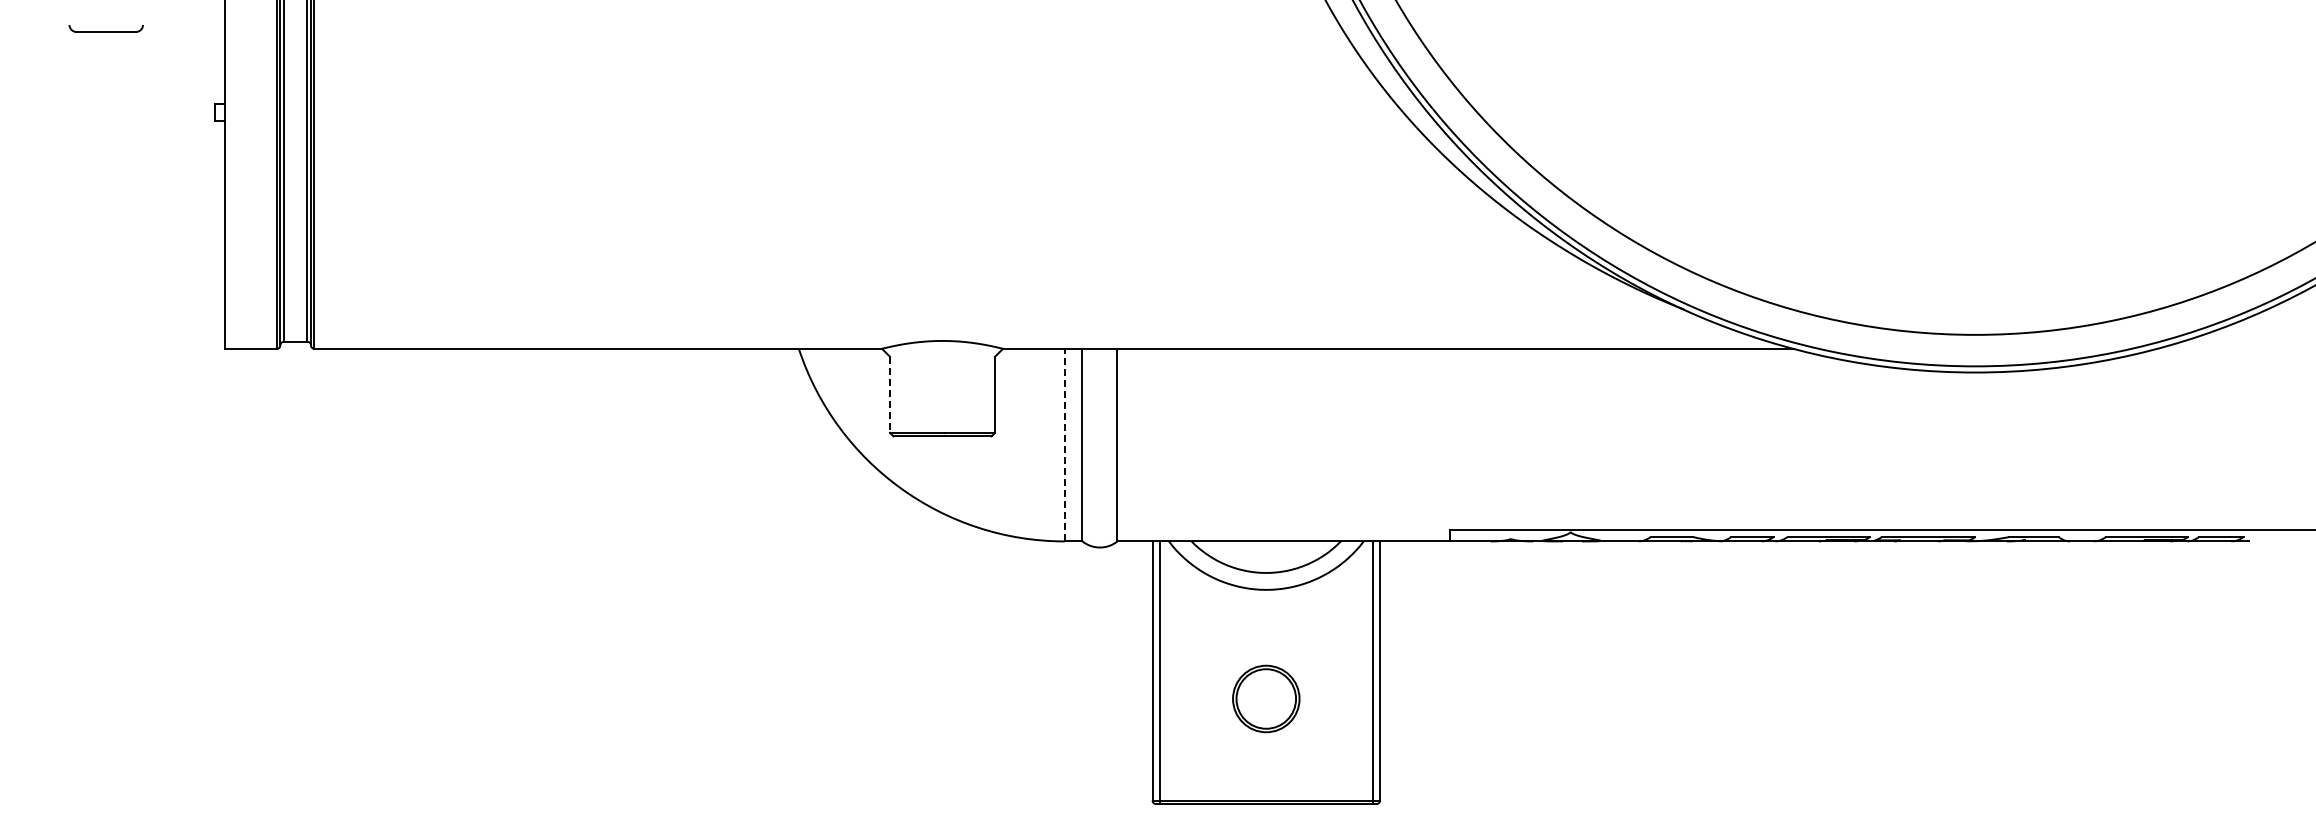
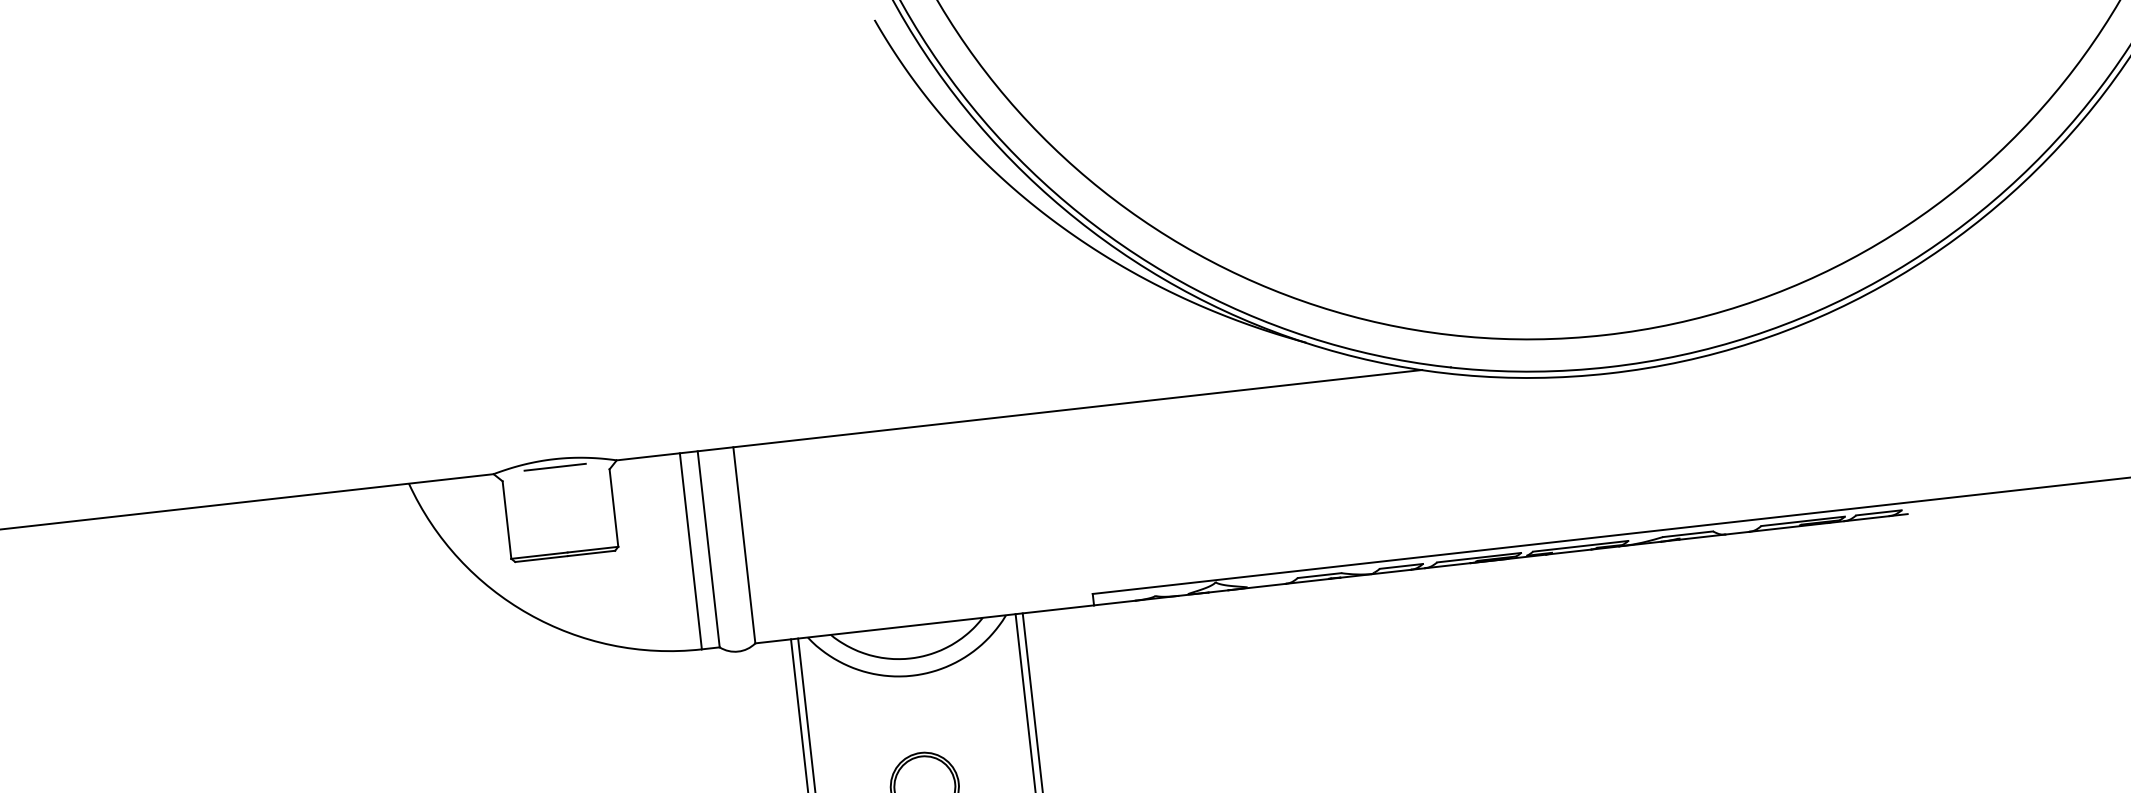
line: (942, 348) -> (555, 466), added
line: (890, 395) -> (507, 520), dashed -> solid
line: (1064, 444) -> (690, 550), dashed -> solid

